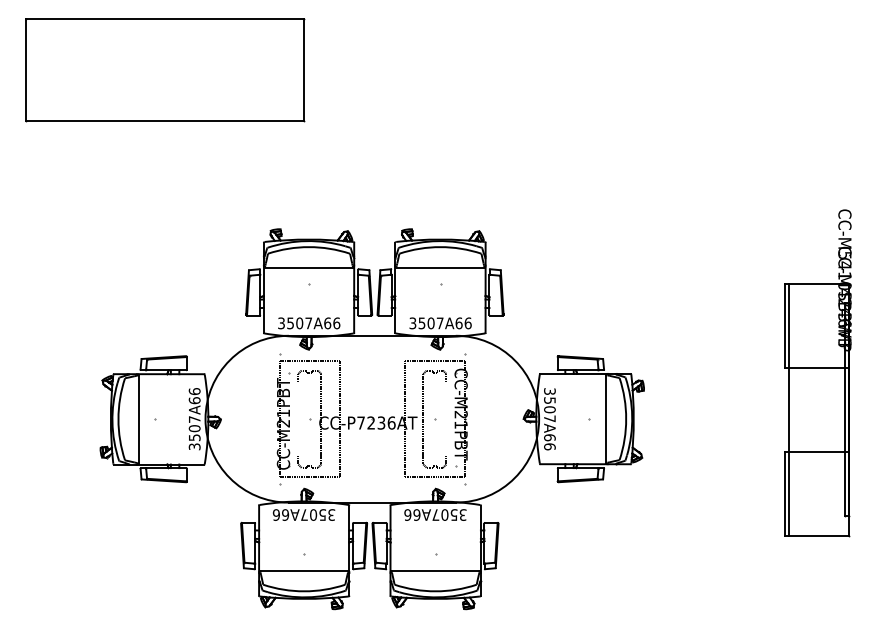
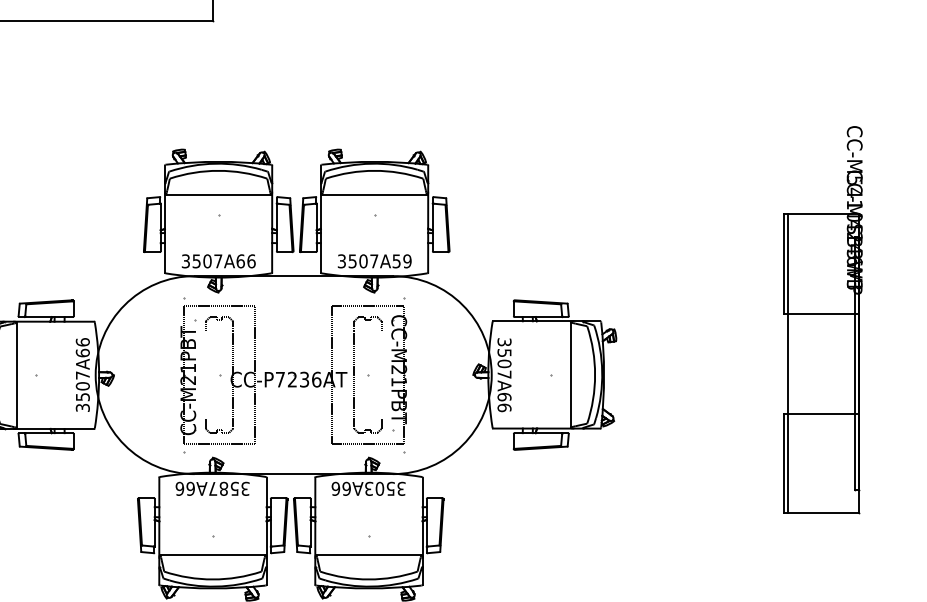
text: (463, 323) -> (401, 261), 3507A66 -> 3507A59
text: (313, 514) -> (223, 488), 3507A66 -> 3587A66
text: (435, 514) -> (368, 488), 3507A66 -> 3503A66

